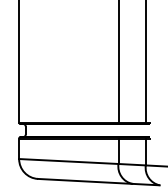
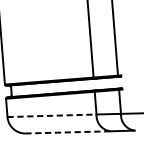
line: (68, 161) -> (51, 115), solid -> dashed
line: (84, 181) -> (67, 132), solid -> dashed

